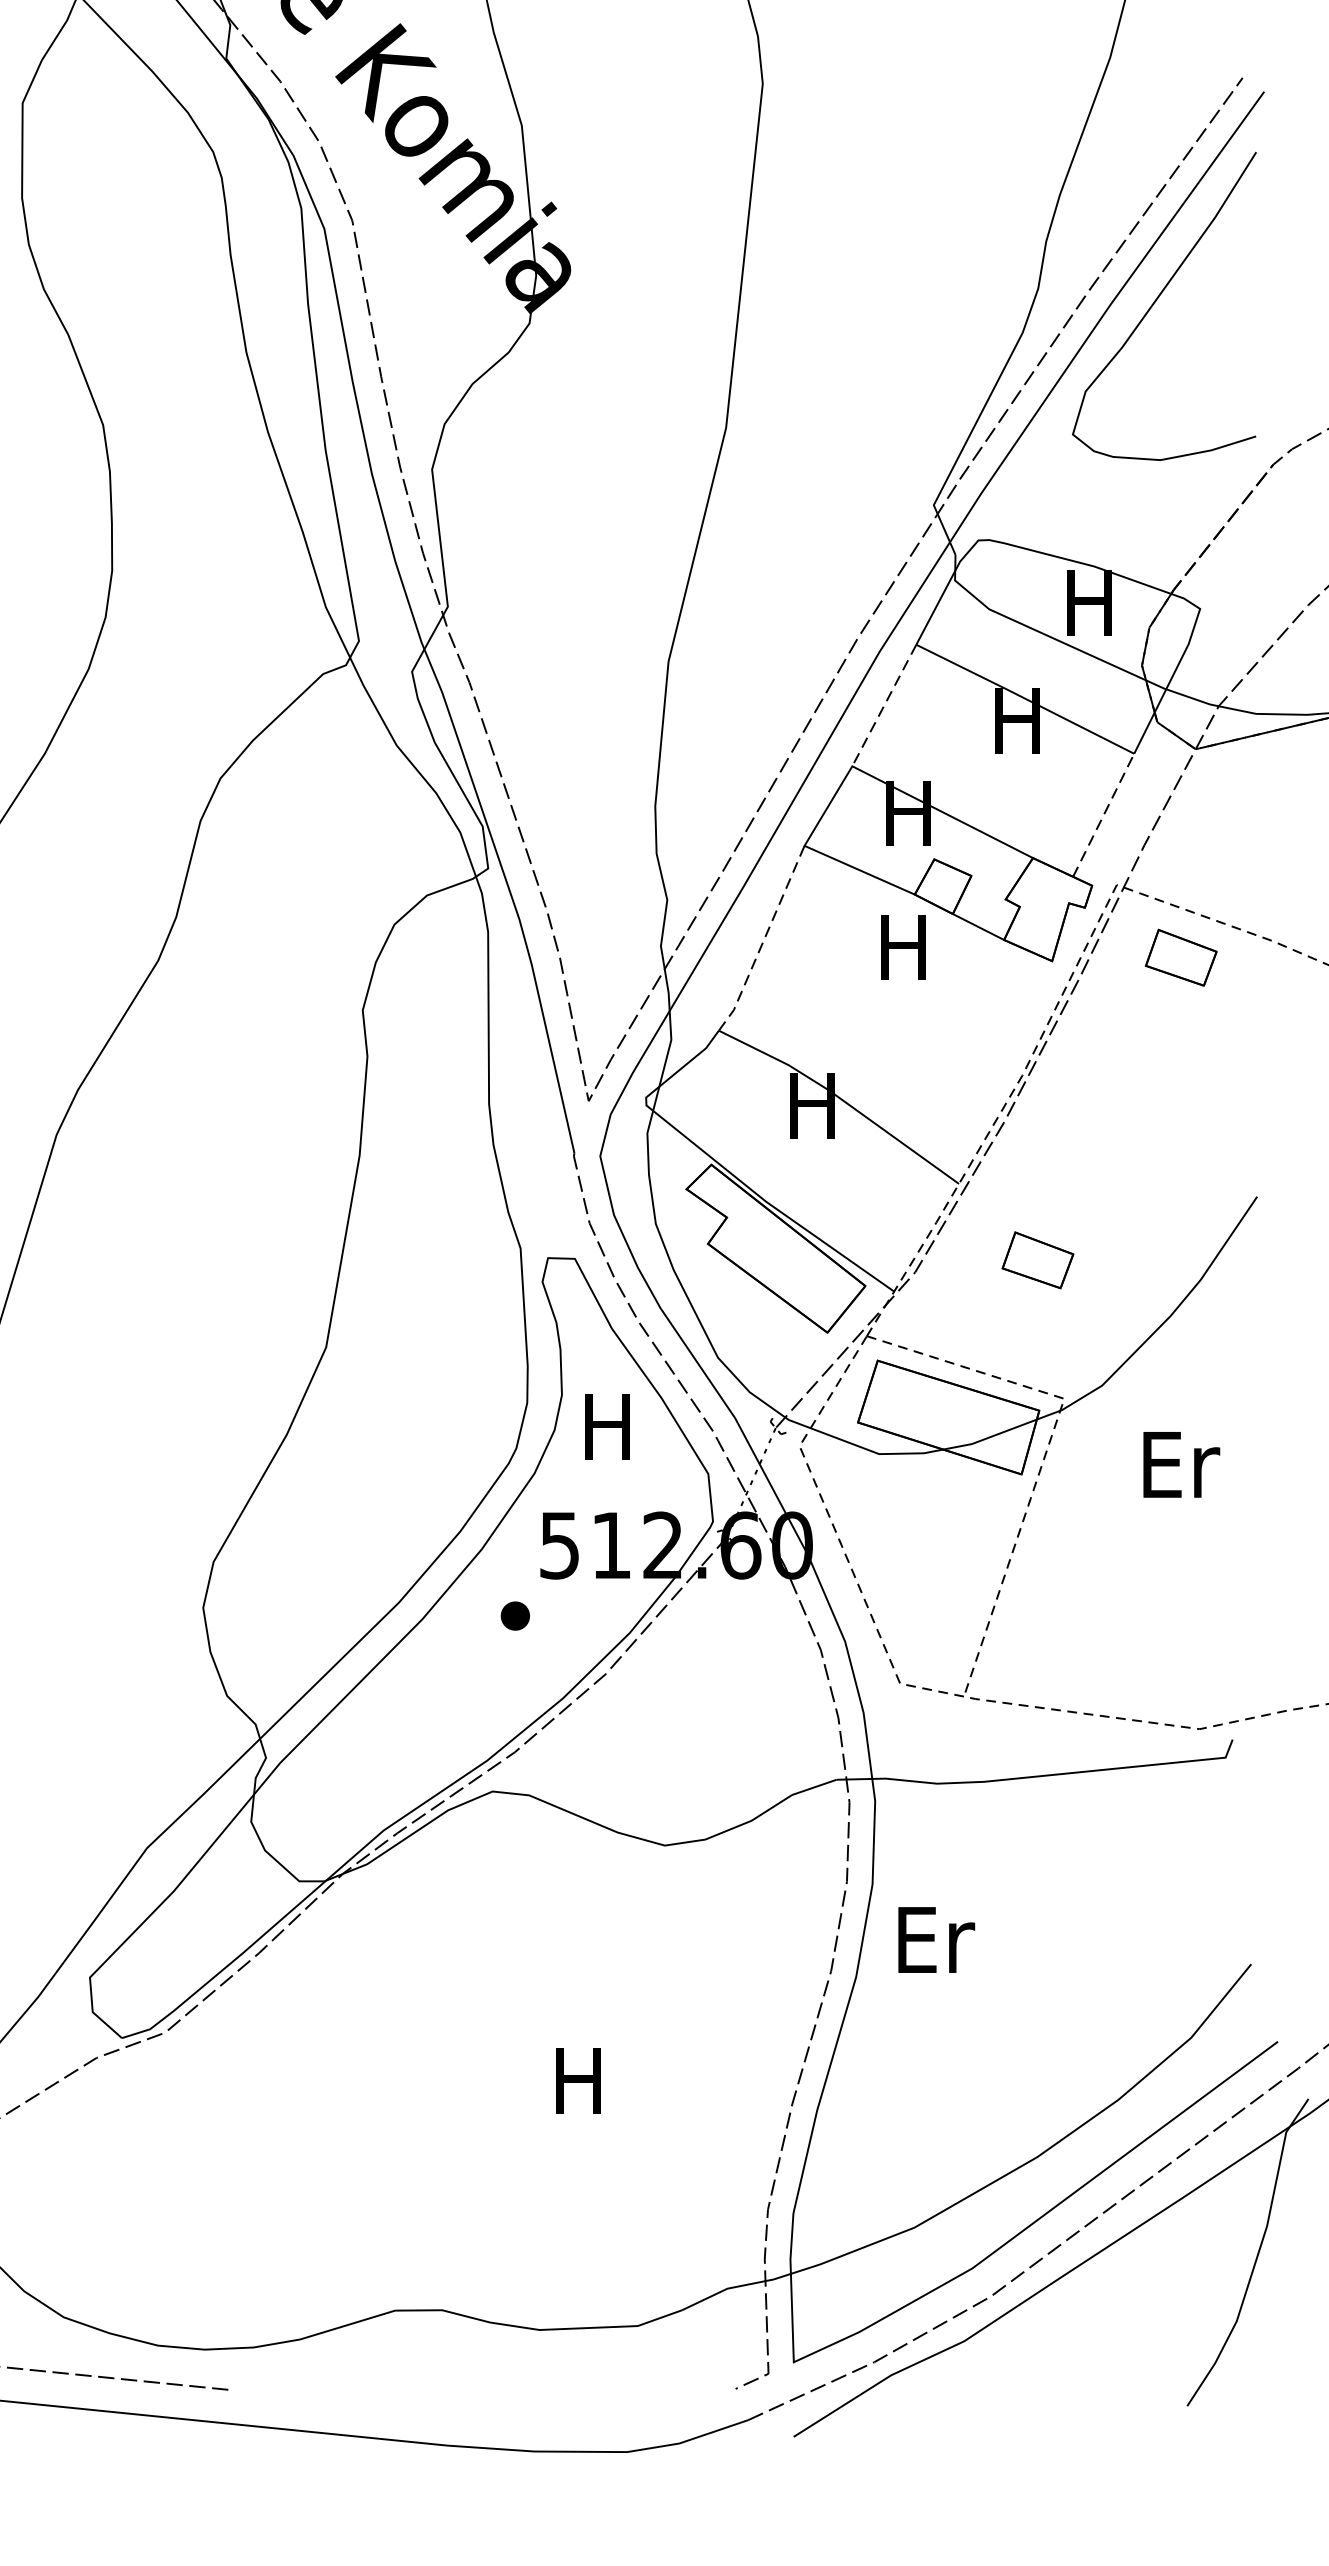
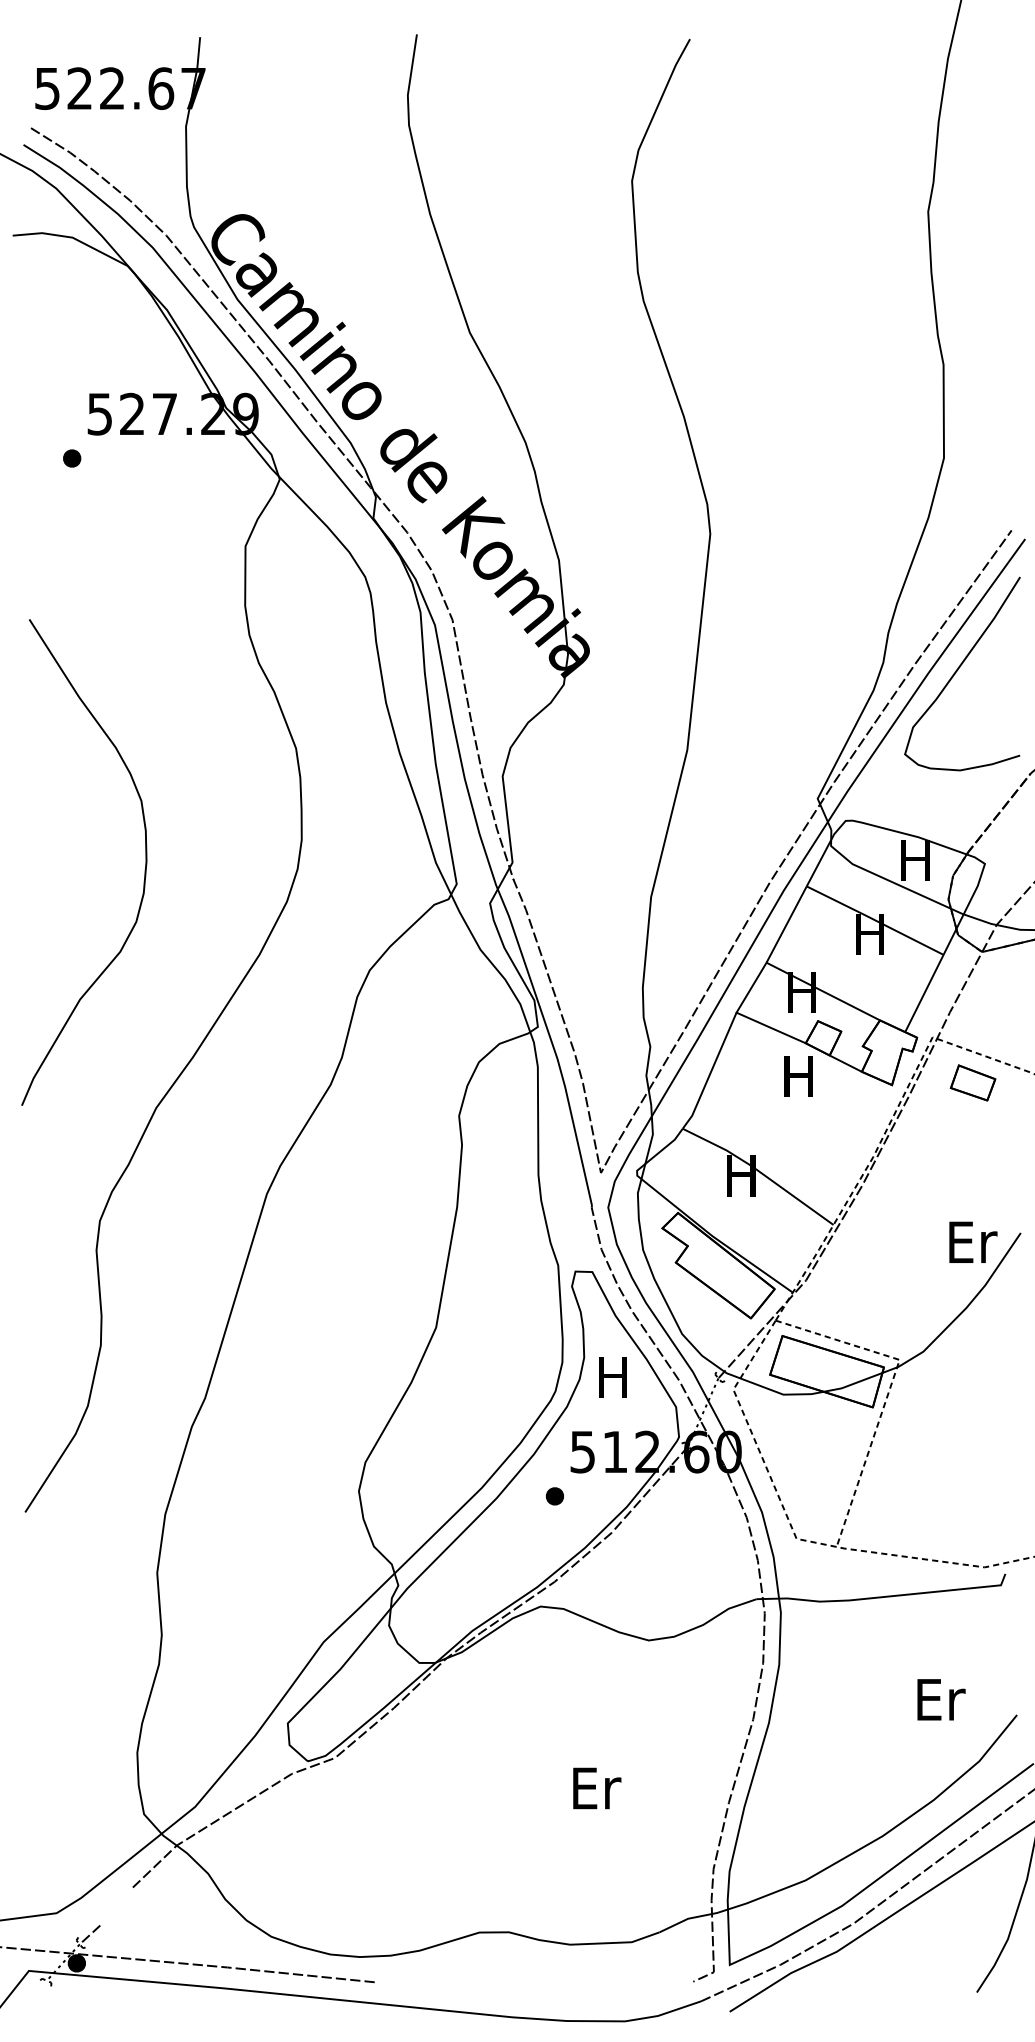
line: (884, 707) -> (786, 925), dashed -> solid
line: (1103, 815) -> (924, 993), dashed -> solid
line: (764, 939) -> (711, 1071), dashed -> solid
part: (1036, 1259) -> (882, 1272), removed
text: (1181, 1463) -> (973, 1241), moved
text: (936, 1939) -> (941, 1699), moved
text: (583, 2081) -> (597, 1788), H -> Er

